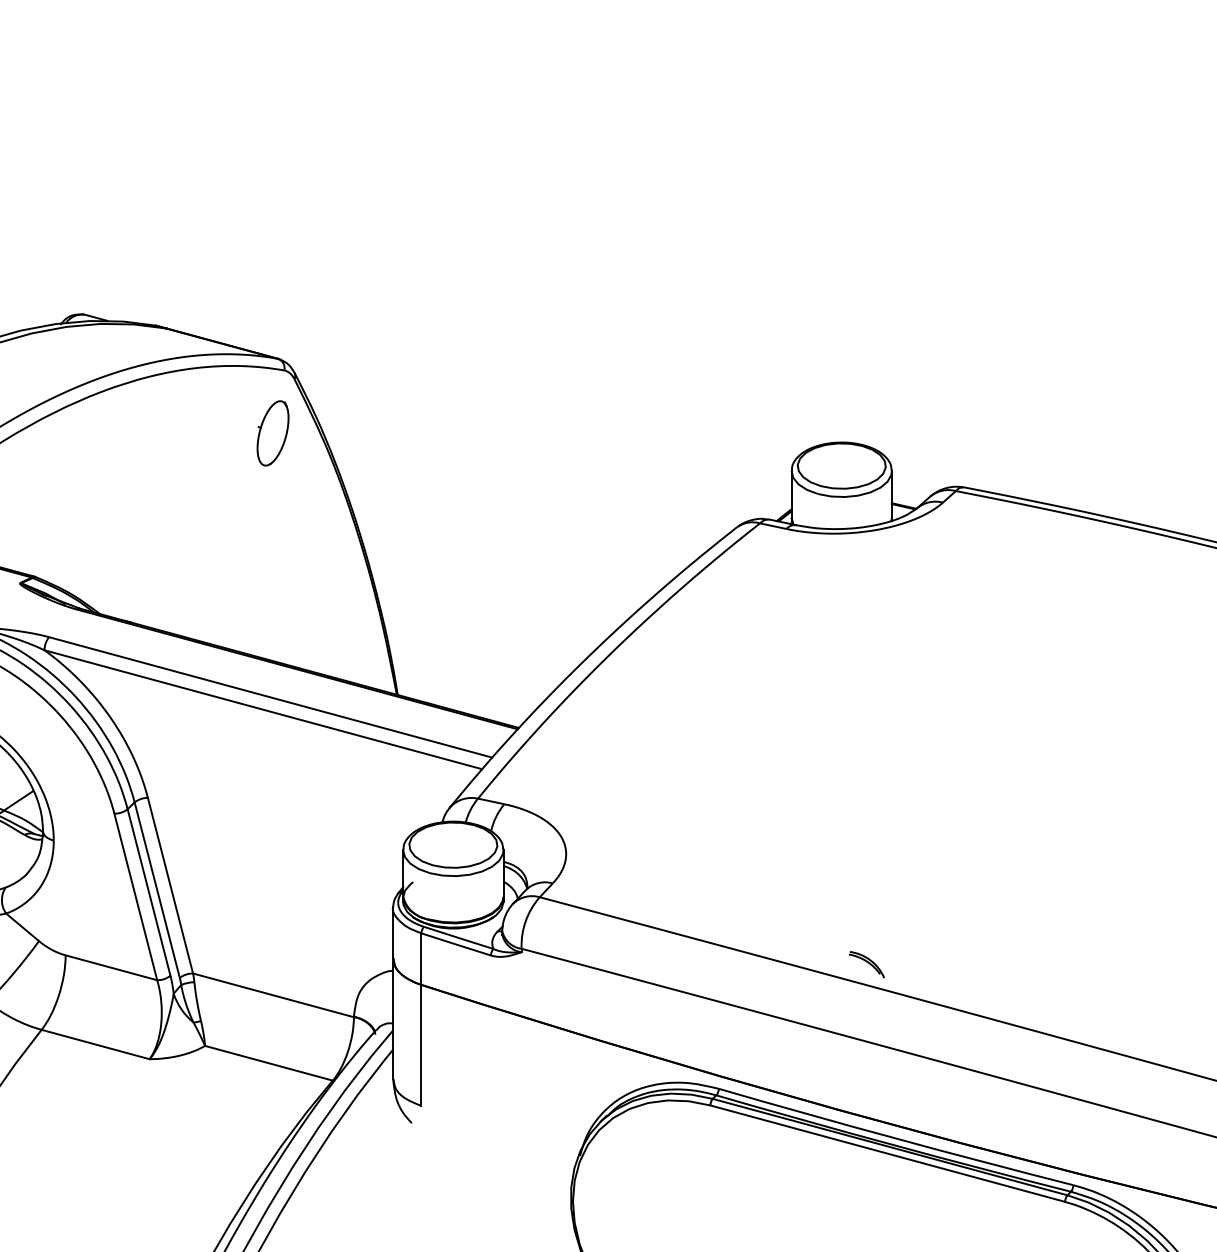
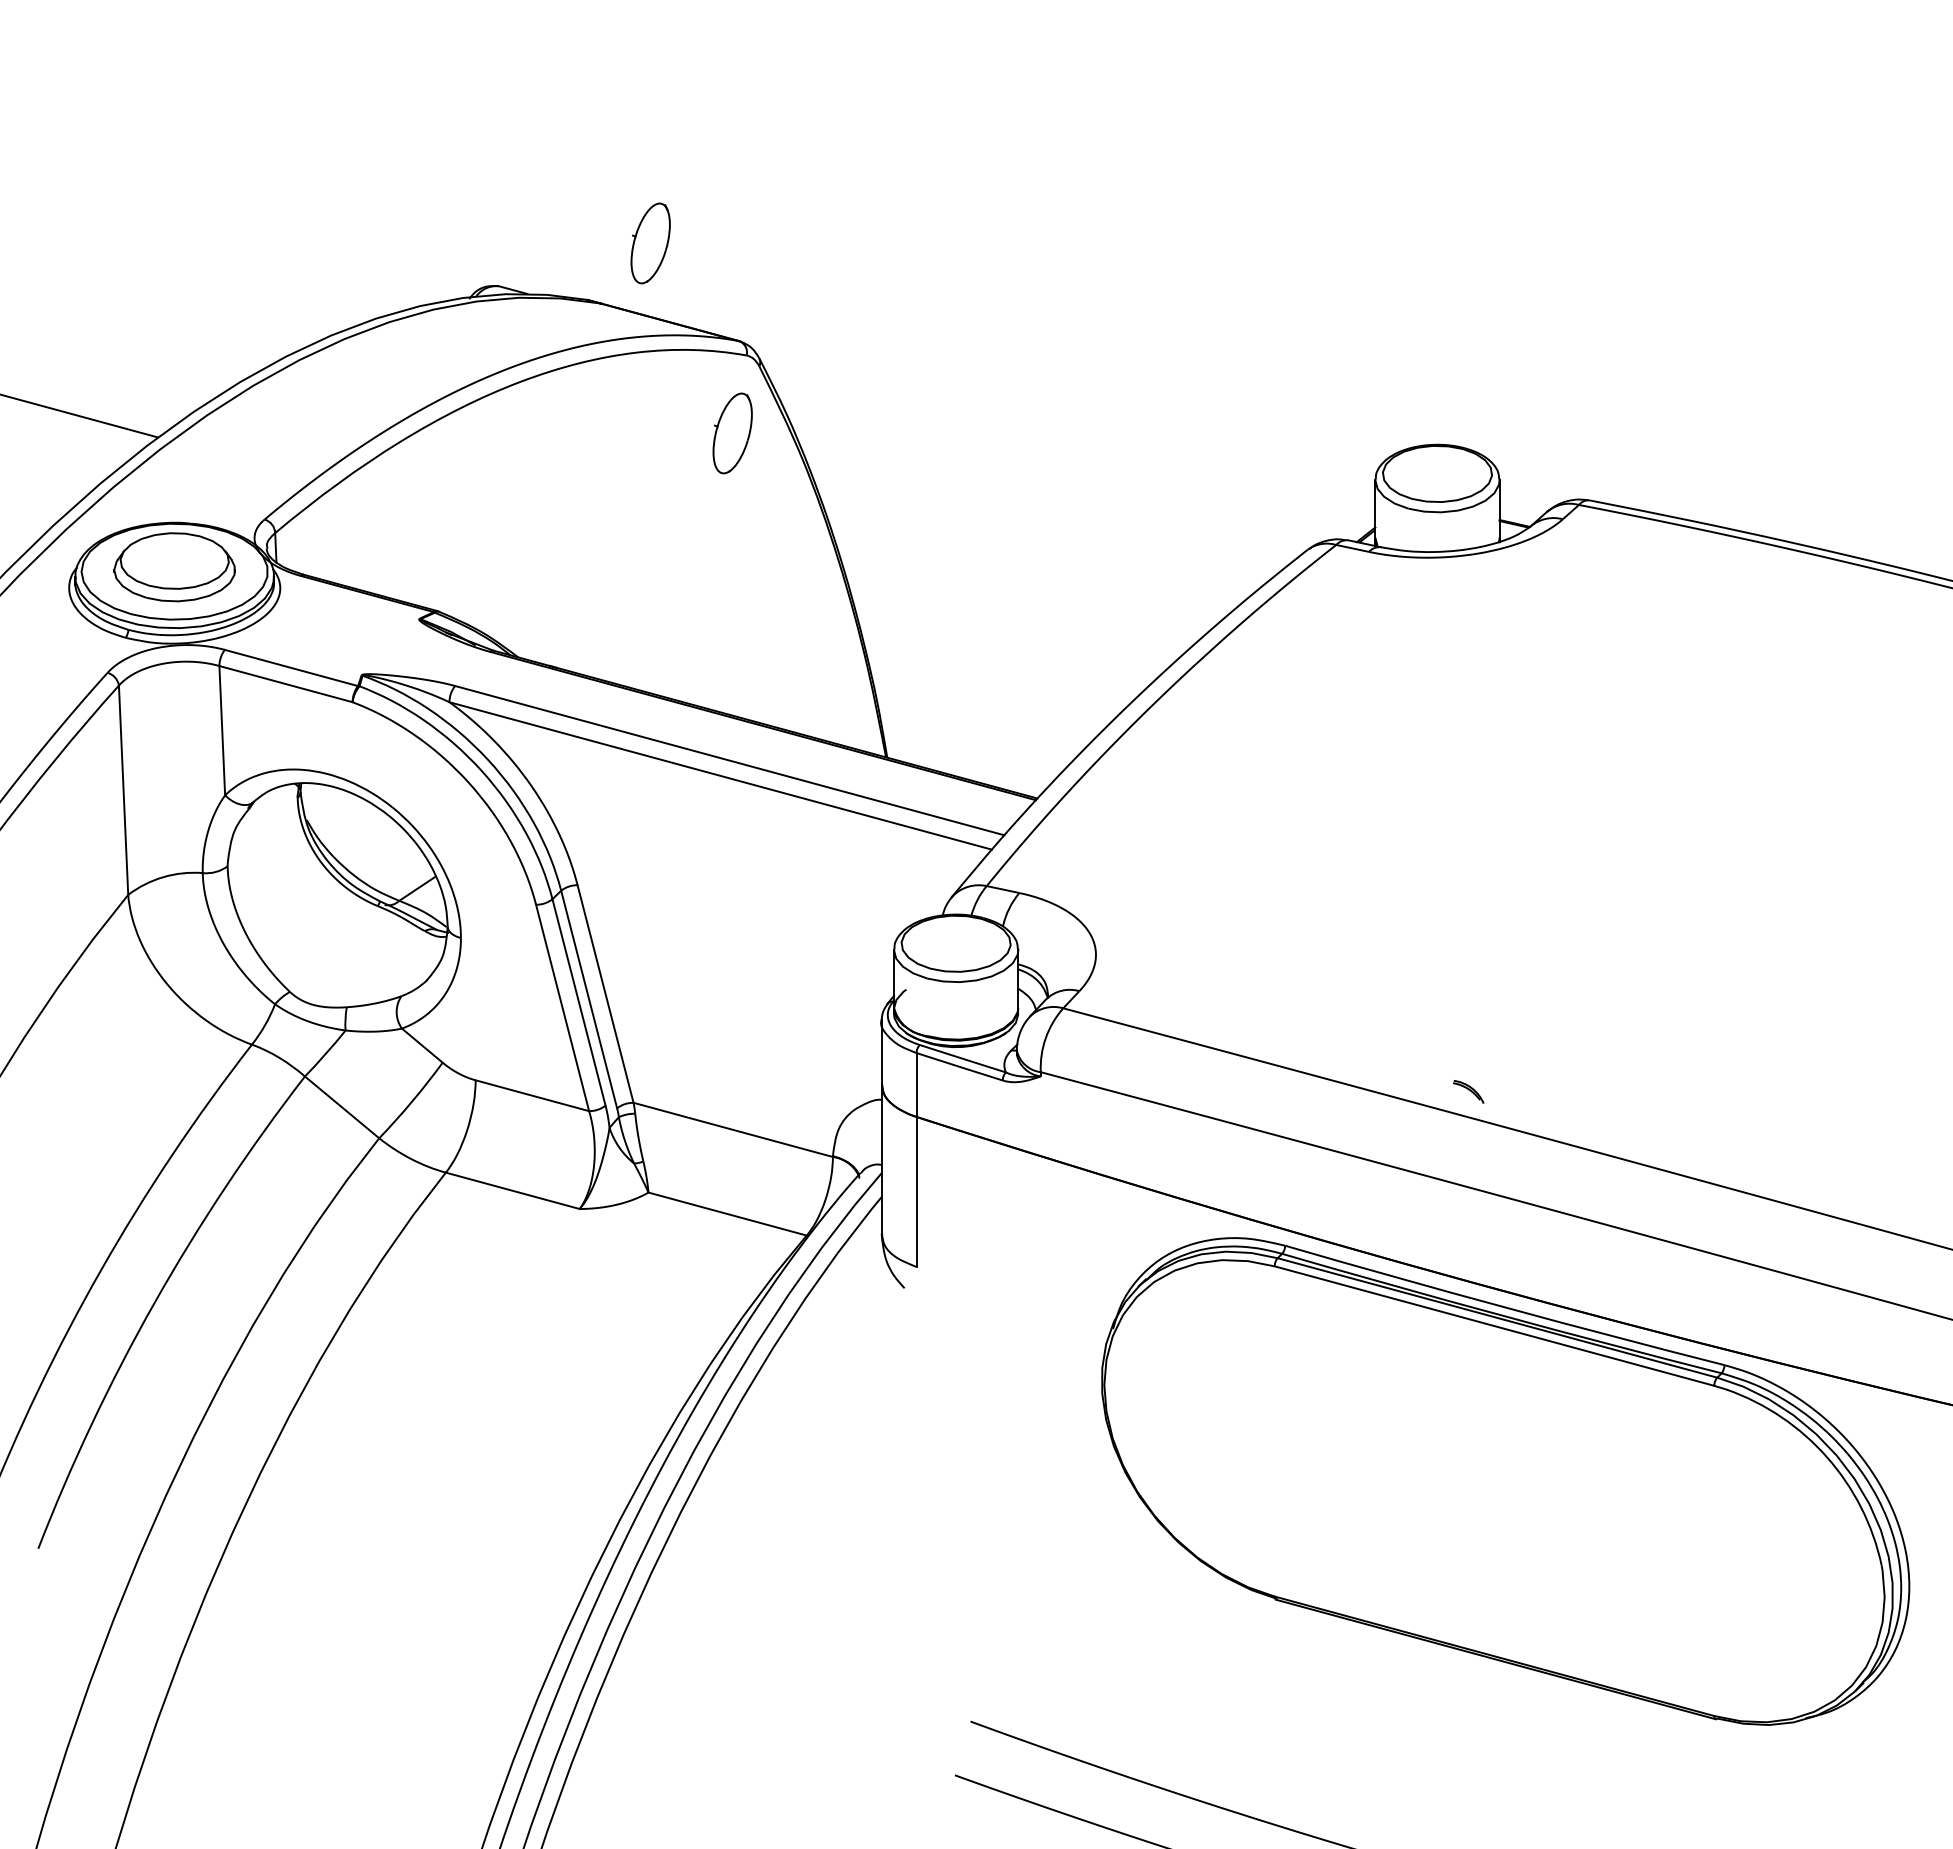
part: (206, 280) -> (650, 243), added
part: (866, 964) -> (1468, 1091), size x0.7

